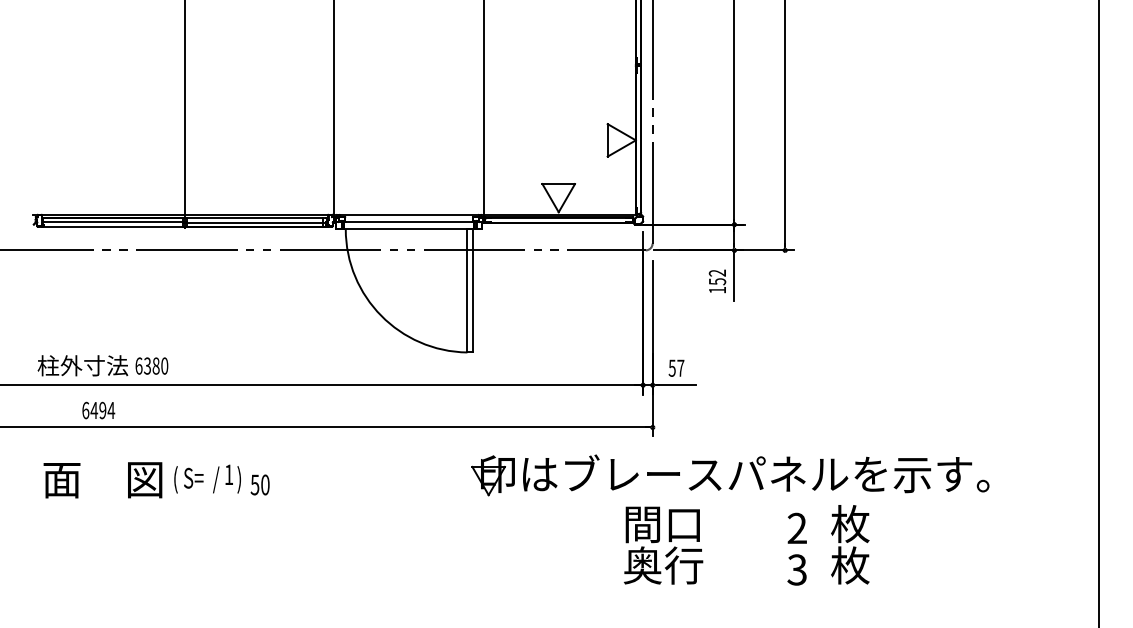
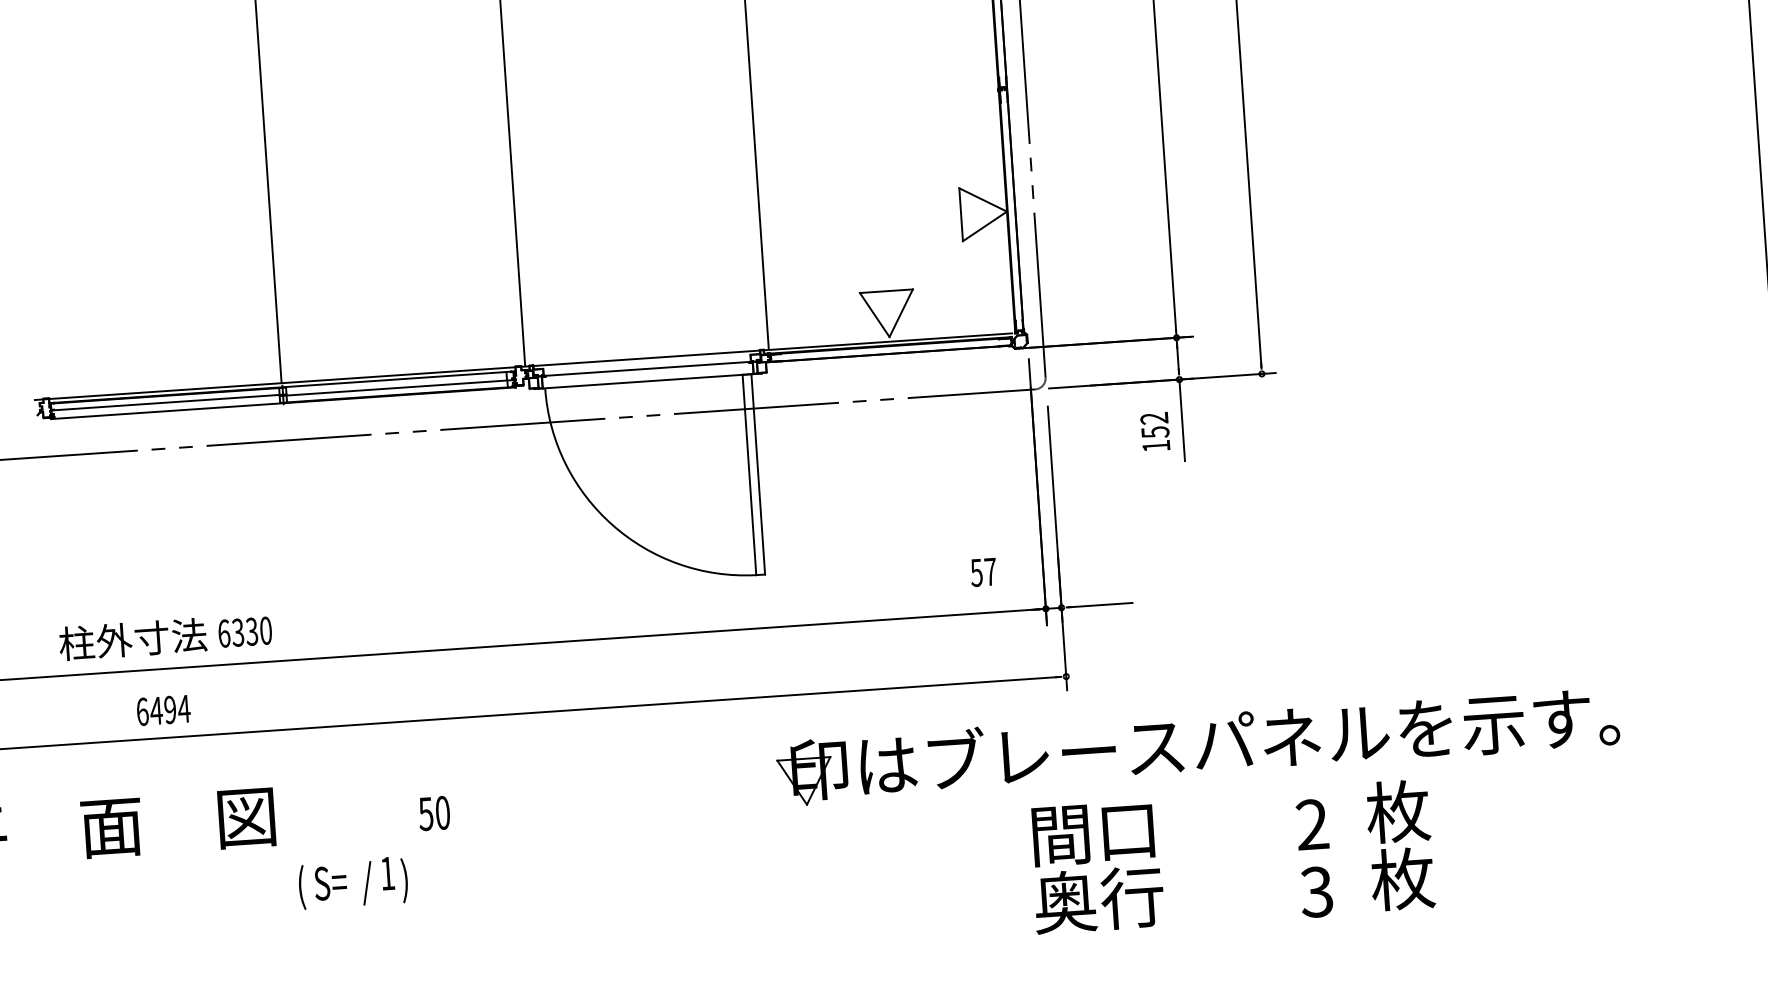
text: (155, 365) -> (250, 630), 6380 -> 6330
text: (676, 367) -> (983, 571), moved
text: (207, 478) -> (353, 881), moved

